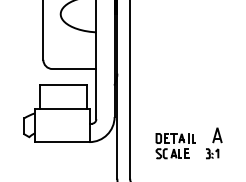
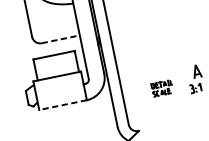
line: (74, 69) -> (60, 39), solid -> dashed
line: (61, 142) -> (62, 105), solid -> dashed
part: (175, 146) -> (162, 88), size x0.6

